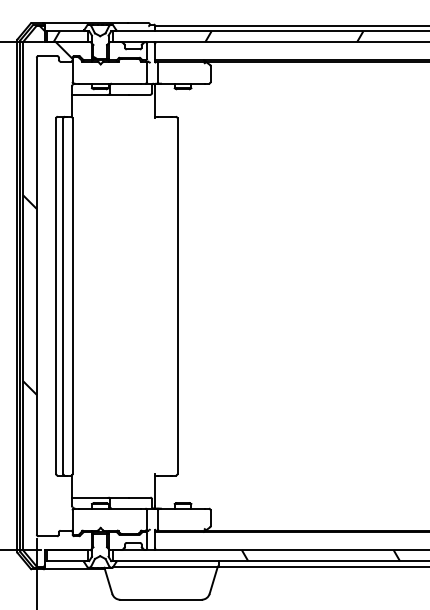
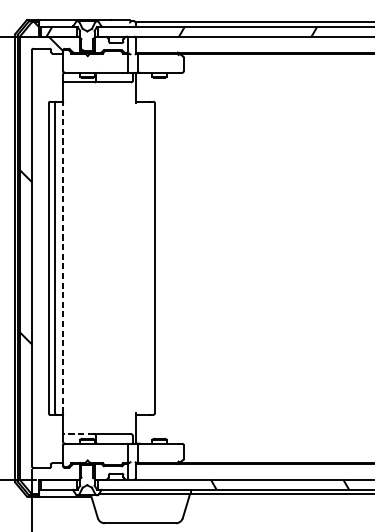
line: (72, 296) -> (63, 258), solid -> dashed
line: (89, 497) -> (77, 434), solid -> dashed

